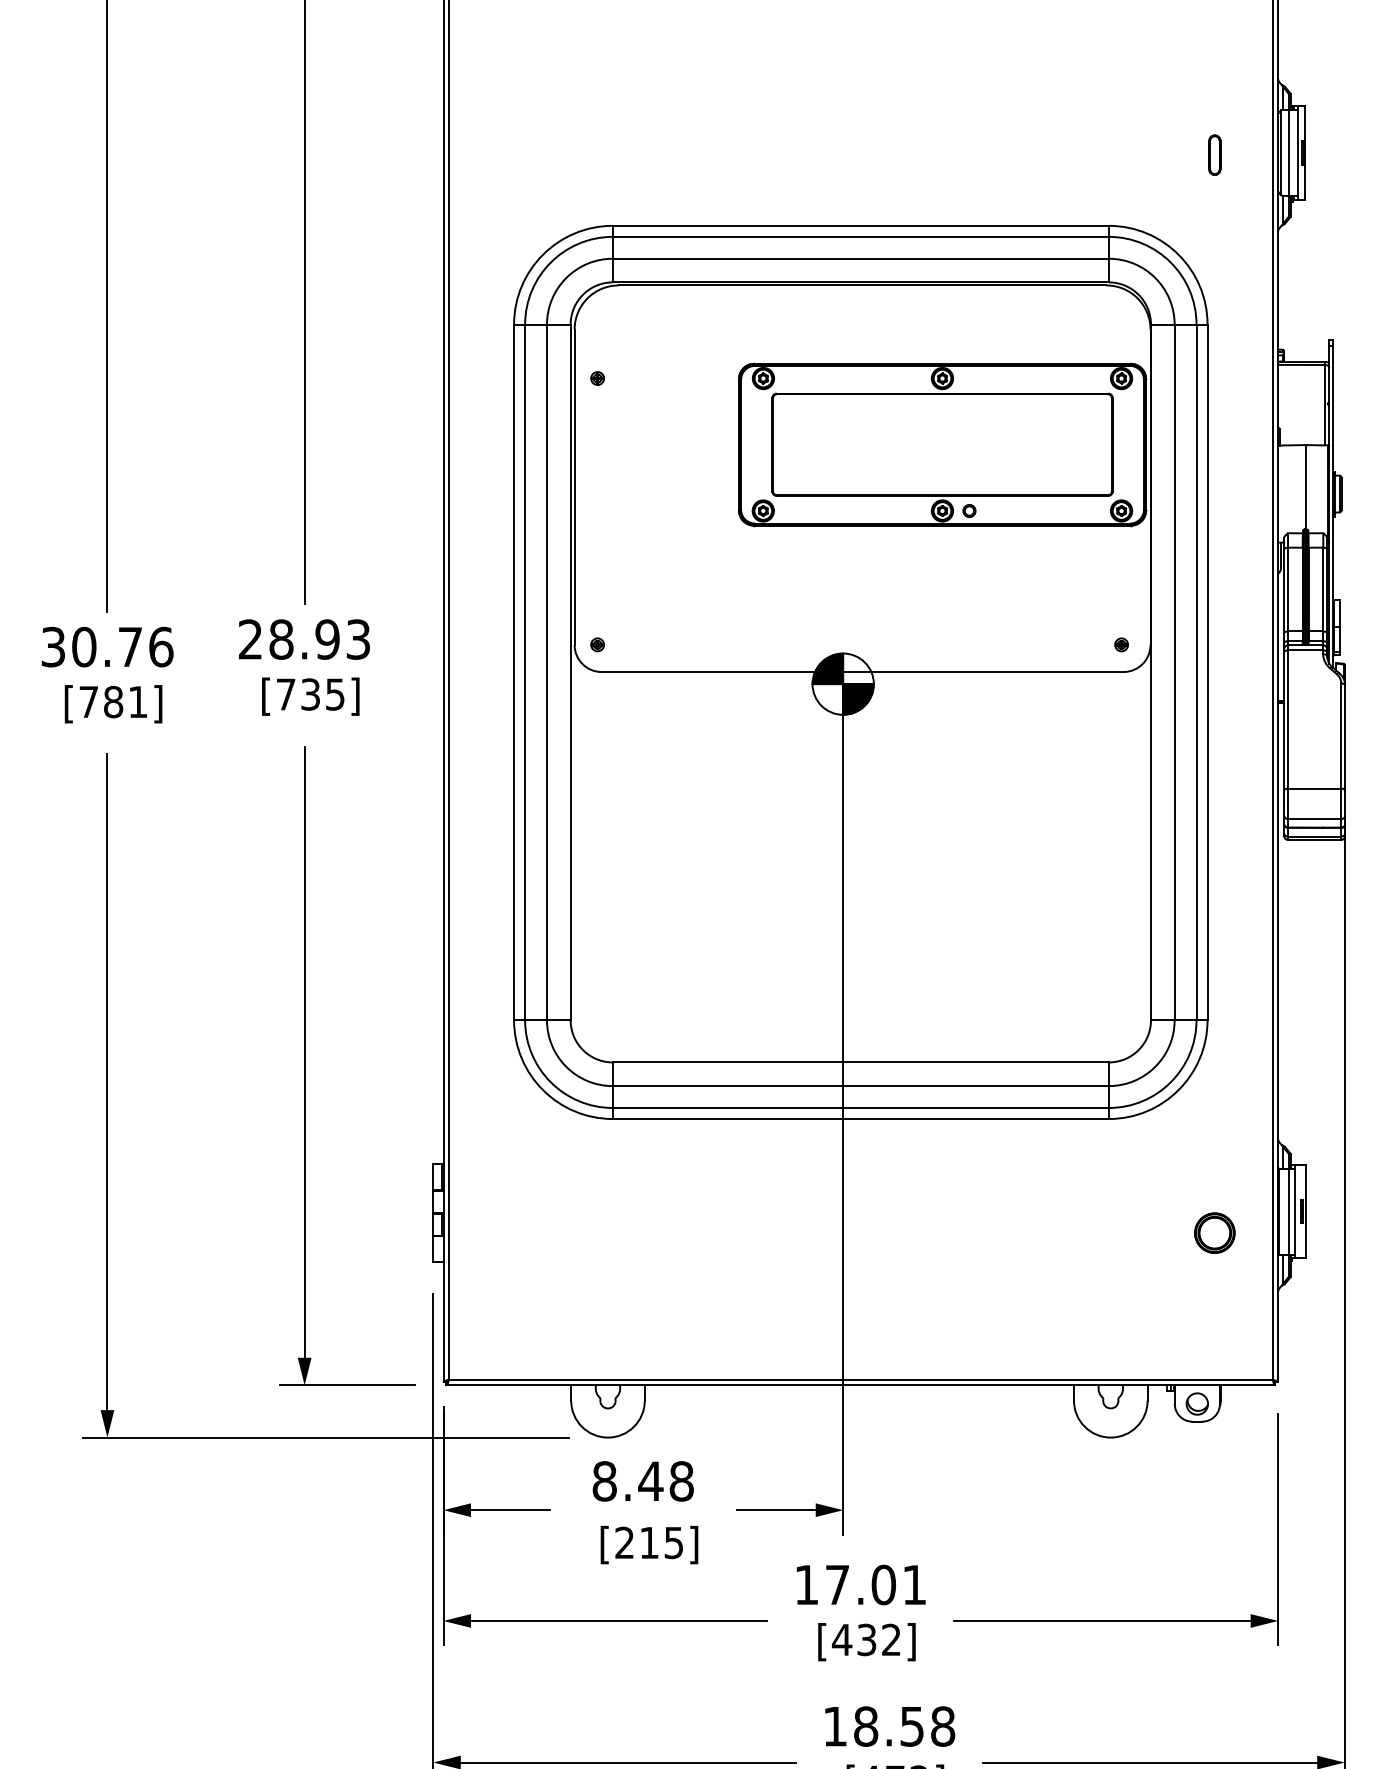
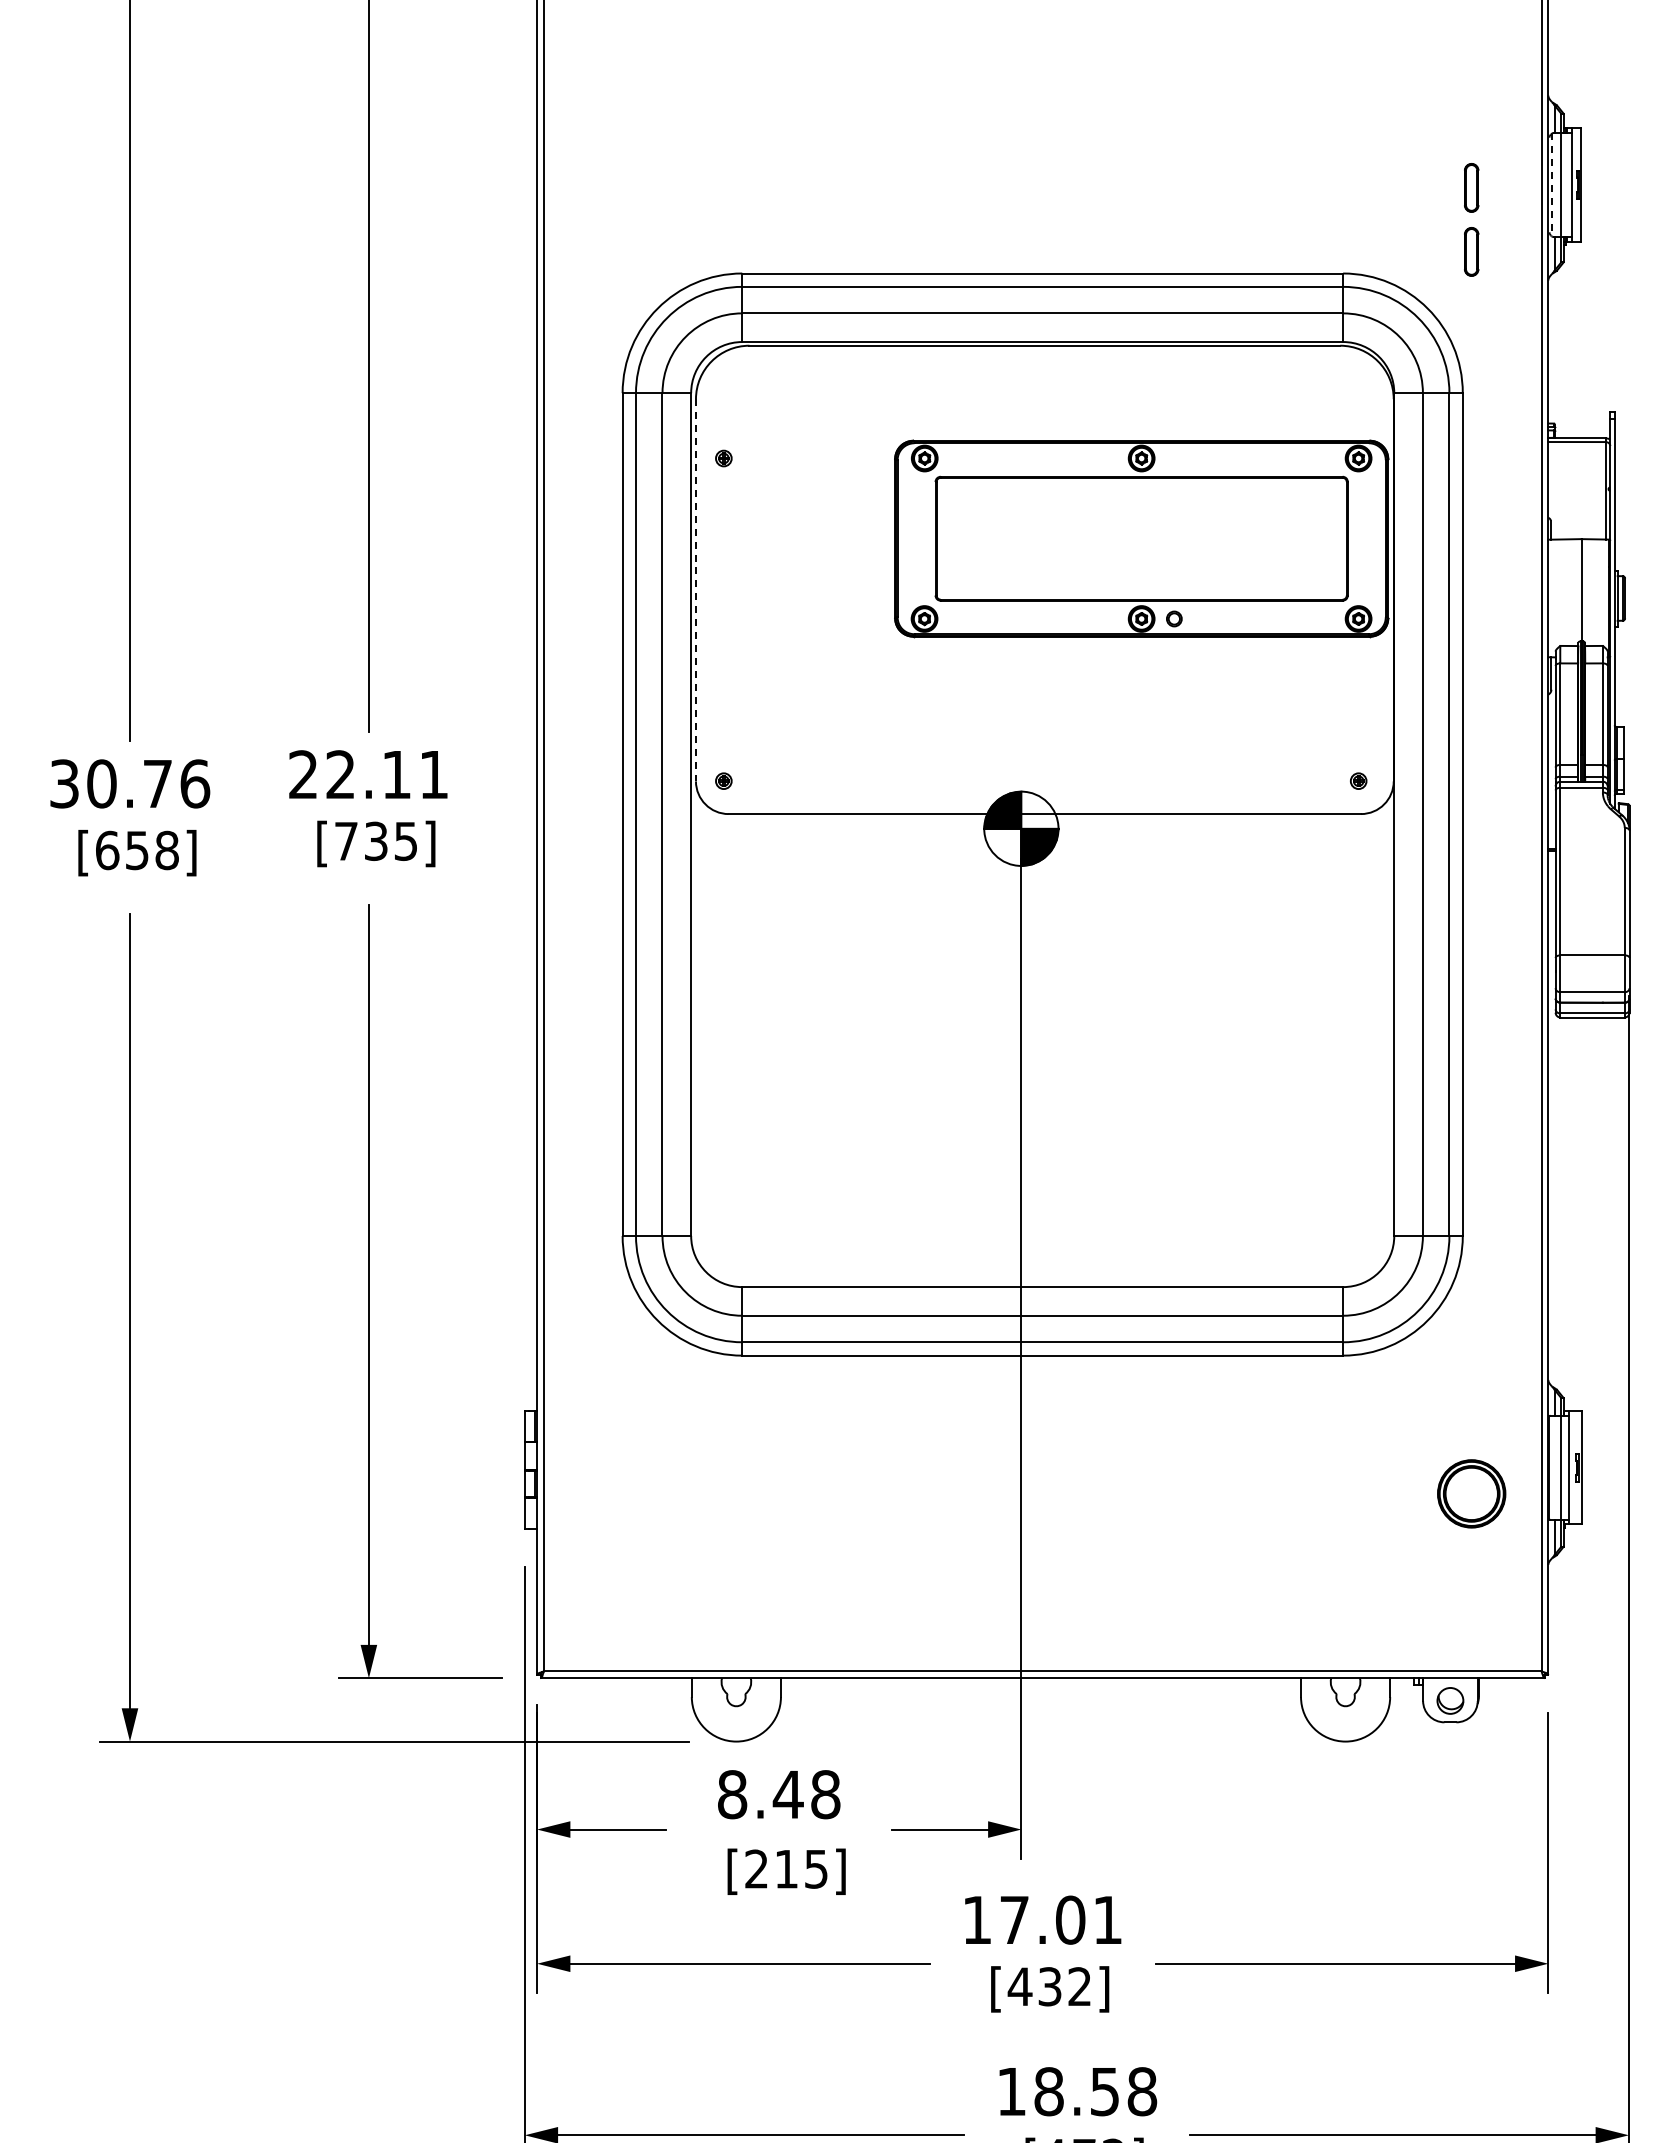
line: (1281, 152) -> (1552, 184), solid -> dashed
part: (1214, 207) -> (1471, 251), added
line: (574, 487) -> (695, 590), solid -> dashed
text: (320, 639) -> (387, 774), 28.93 -> 22.11
text: (113, 702) -> (137, 850), [781] -> [658]
part: (1214, 1232) -> (1471, 1493), size x1.4

